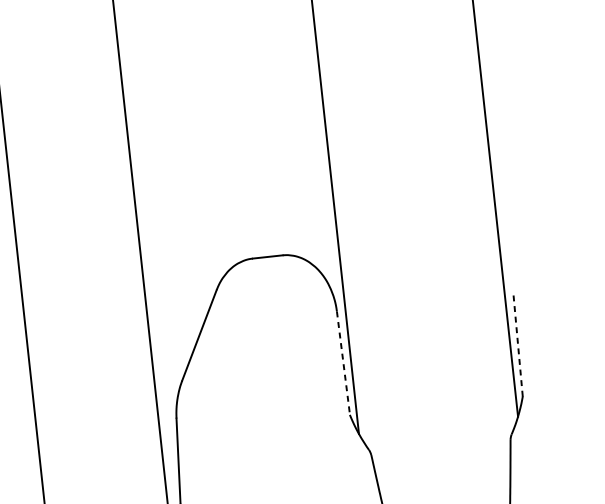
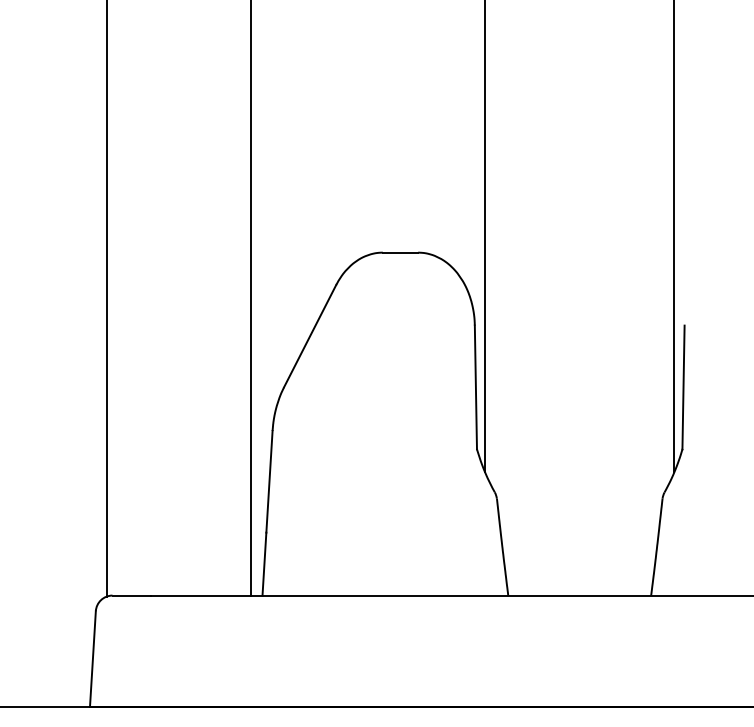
line: (518, 344) -> (683, 387), dashed -> solid
line: (343, 363) -> (475, 387), dashed -> solid

